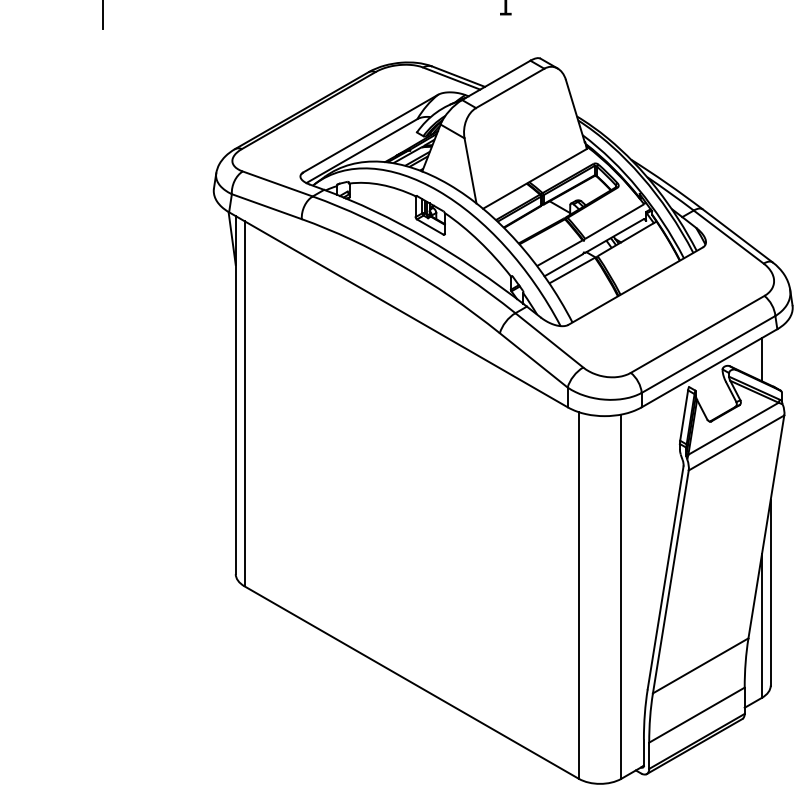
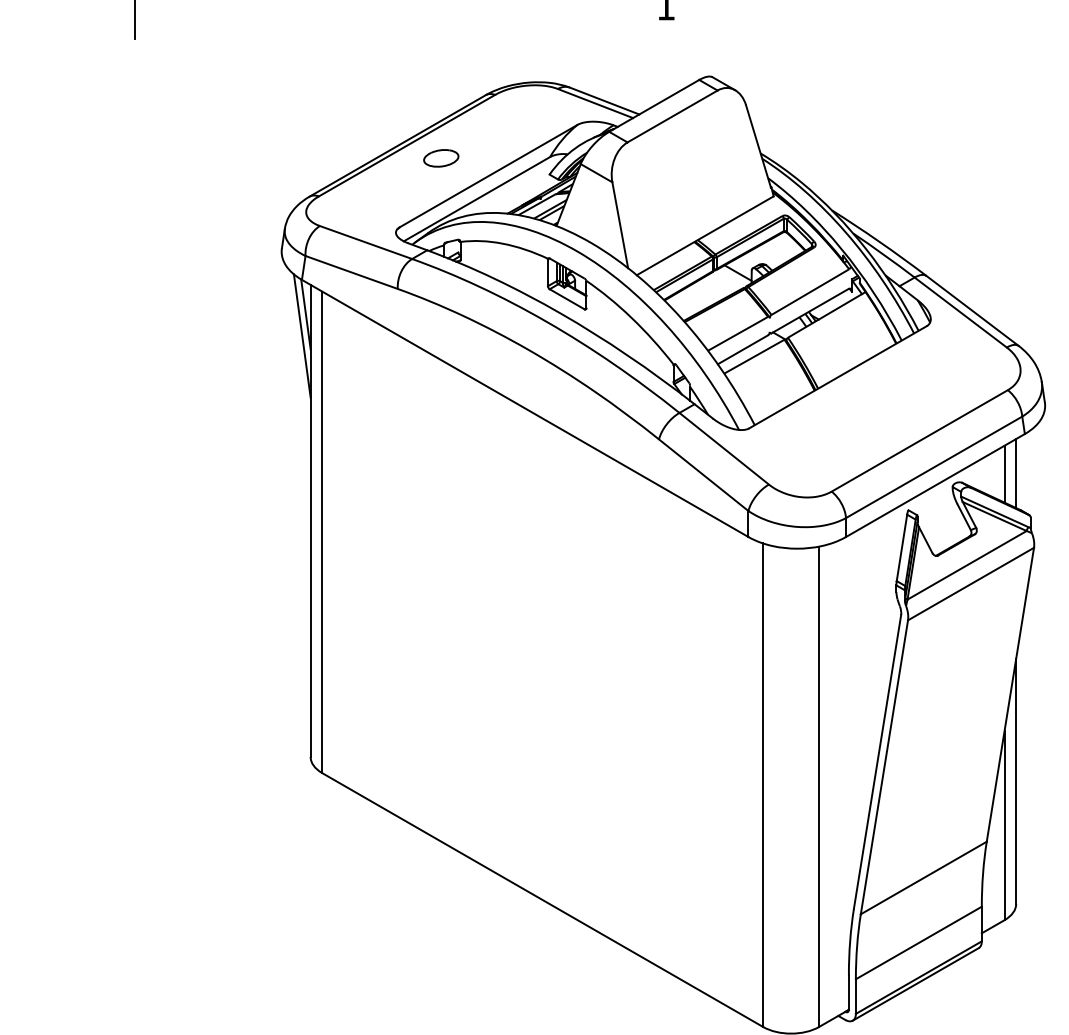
part: (334, 120) -> (441, 158), added
line: (228, 254) -> (301, 335), added
line: (771, 359) -> (1016, 473), added

